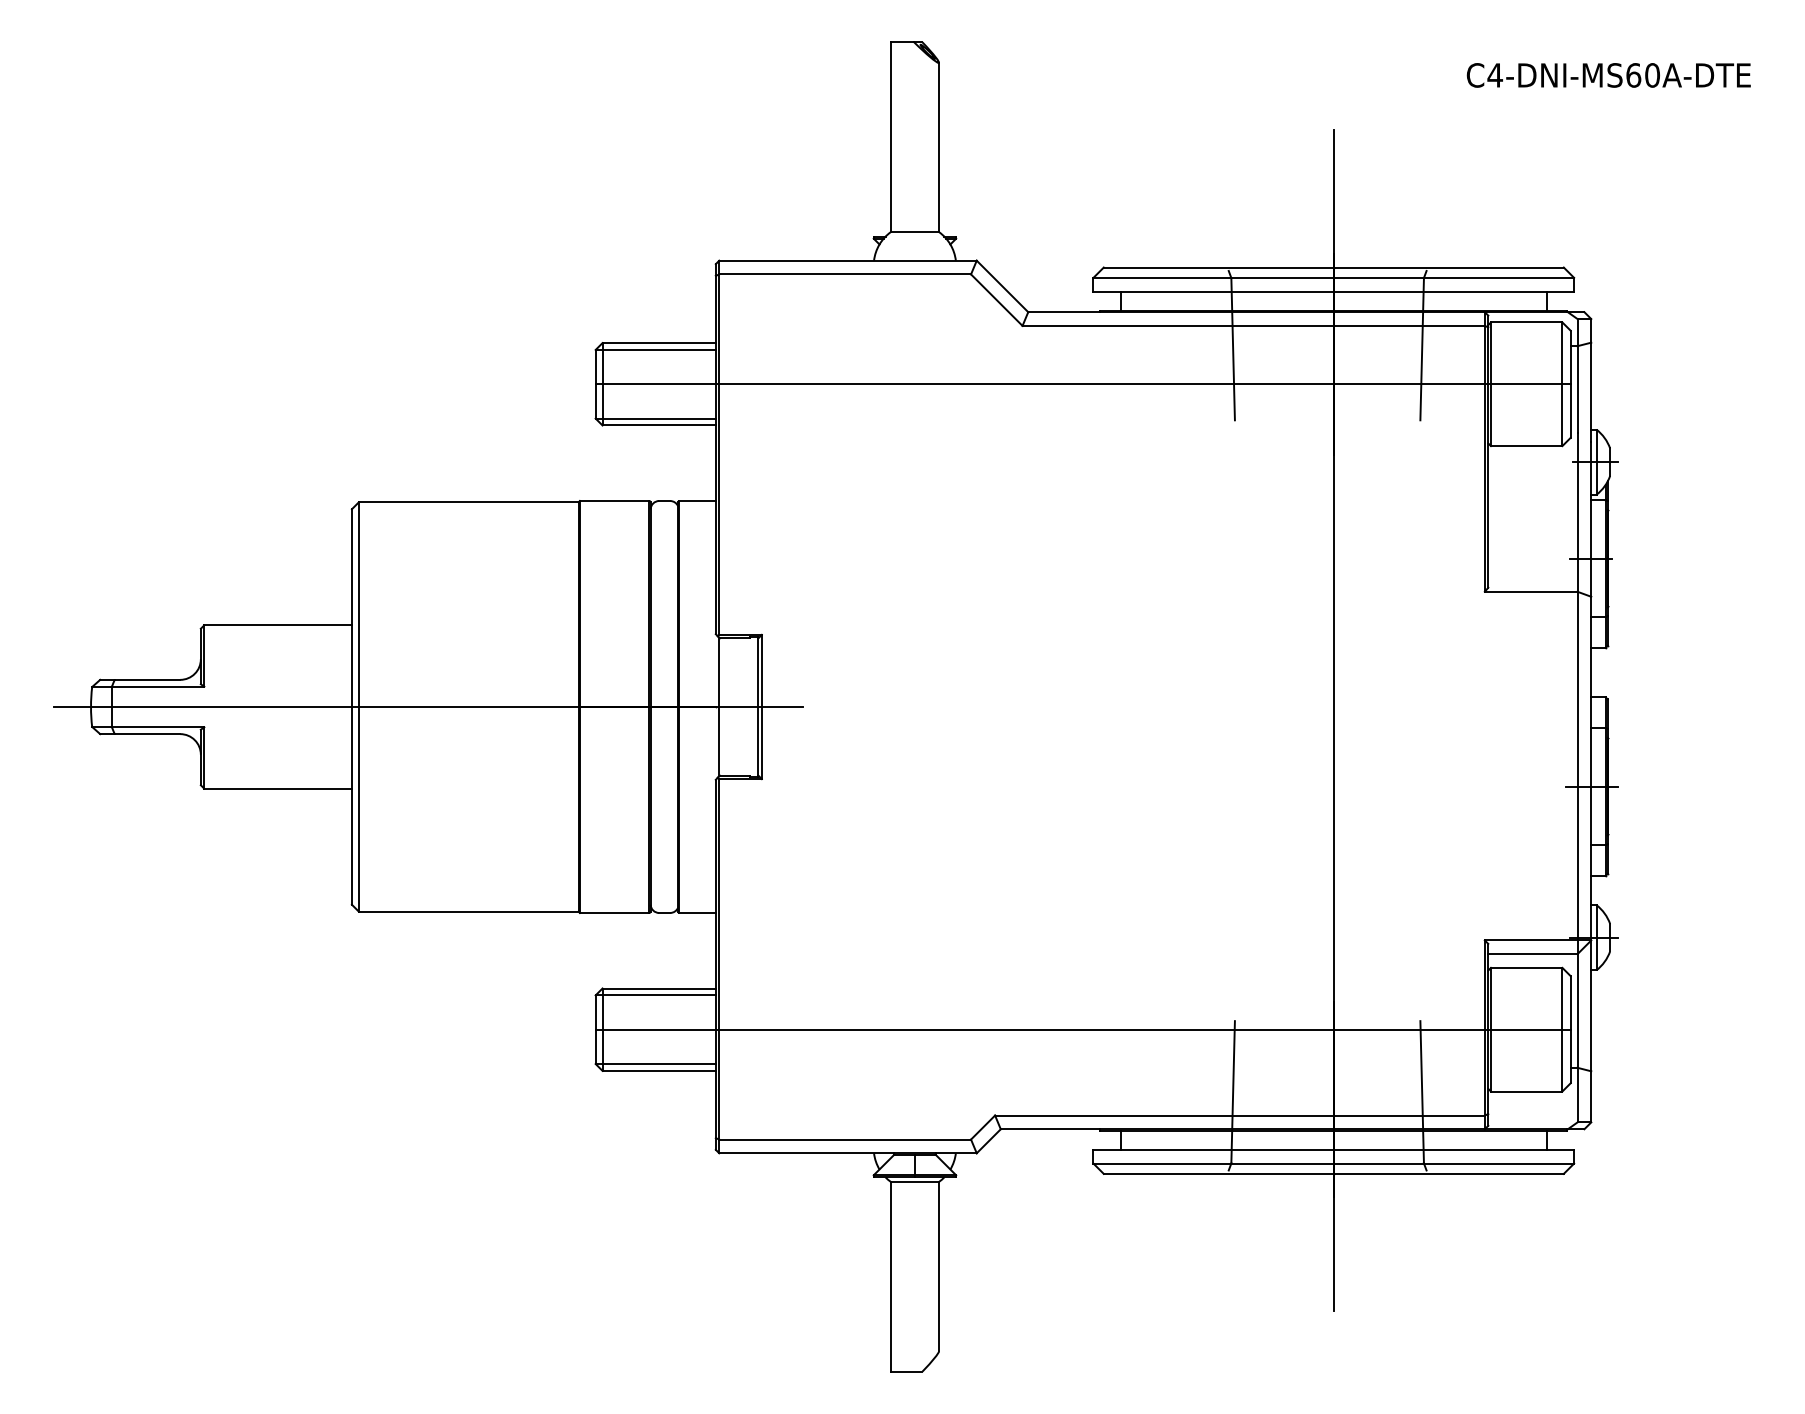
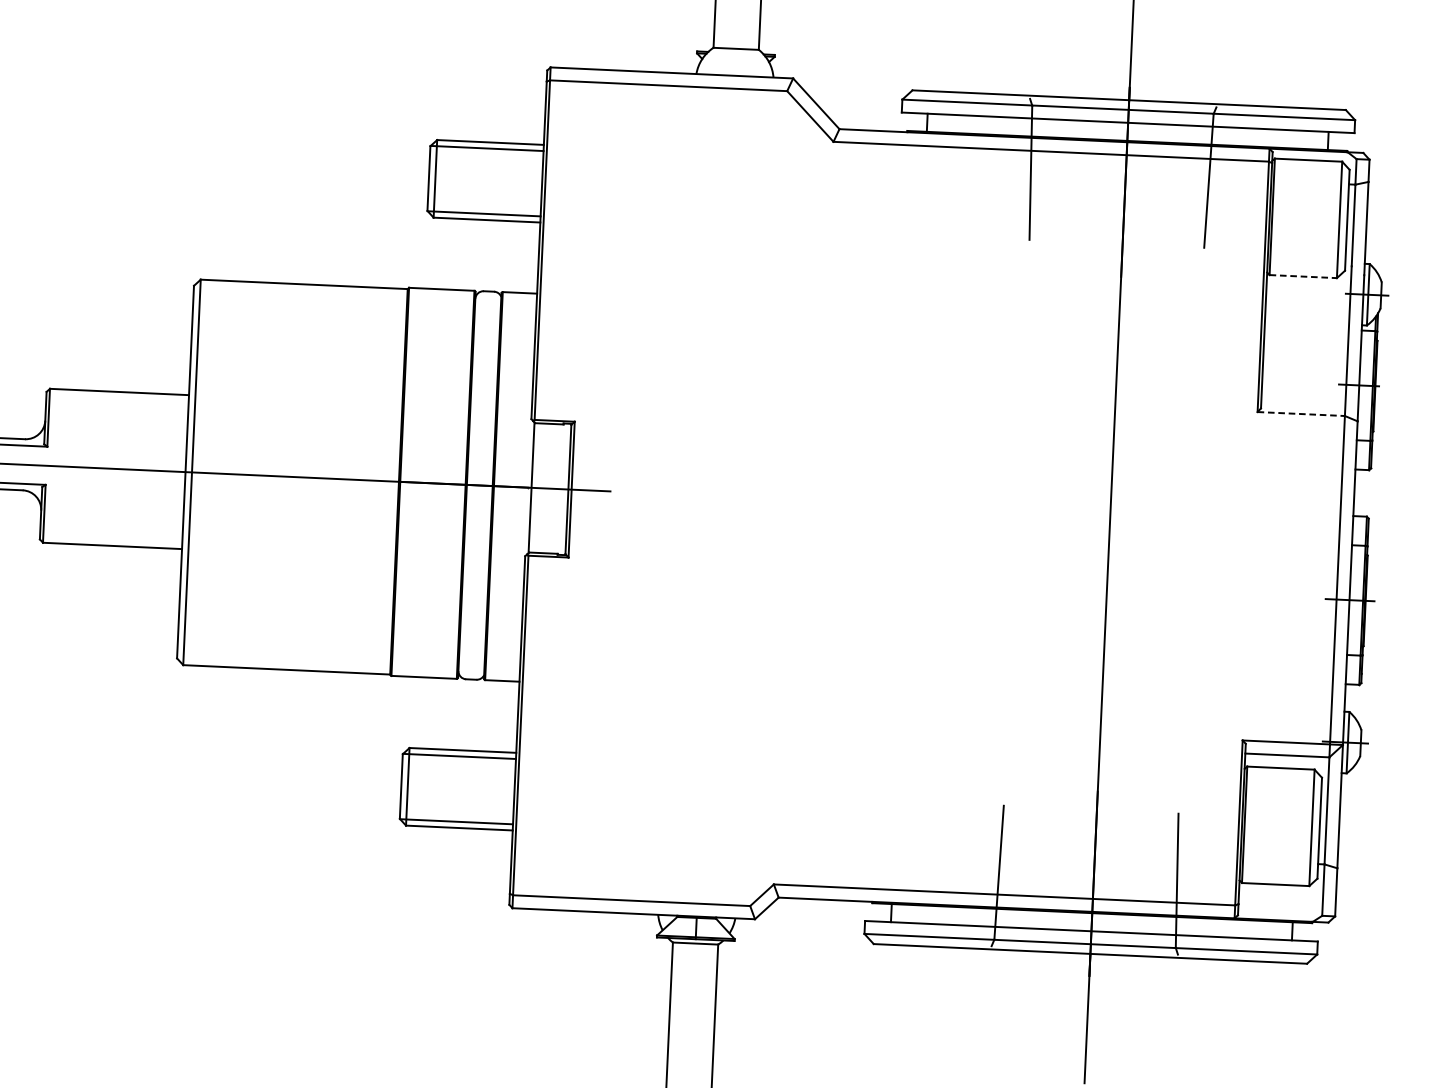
line: (1082, 384) -> (887, 199), removed
line: (1526, 446) -> (1303, 276), solid -> dashed
line: (1531, 591) -> (1301, 413), solid -> dashed
line: (1082, 1029) -> (859, 807), removed

